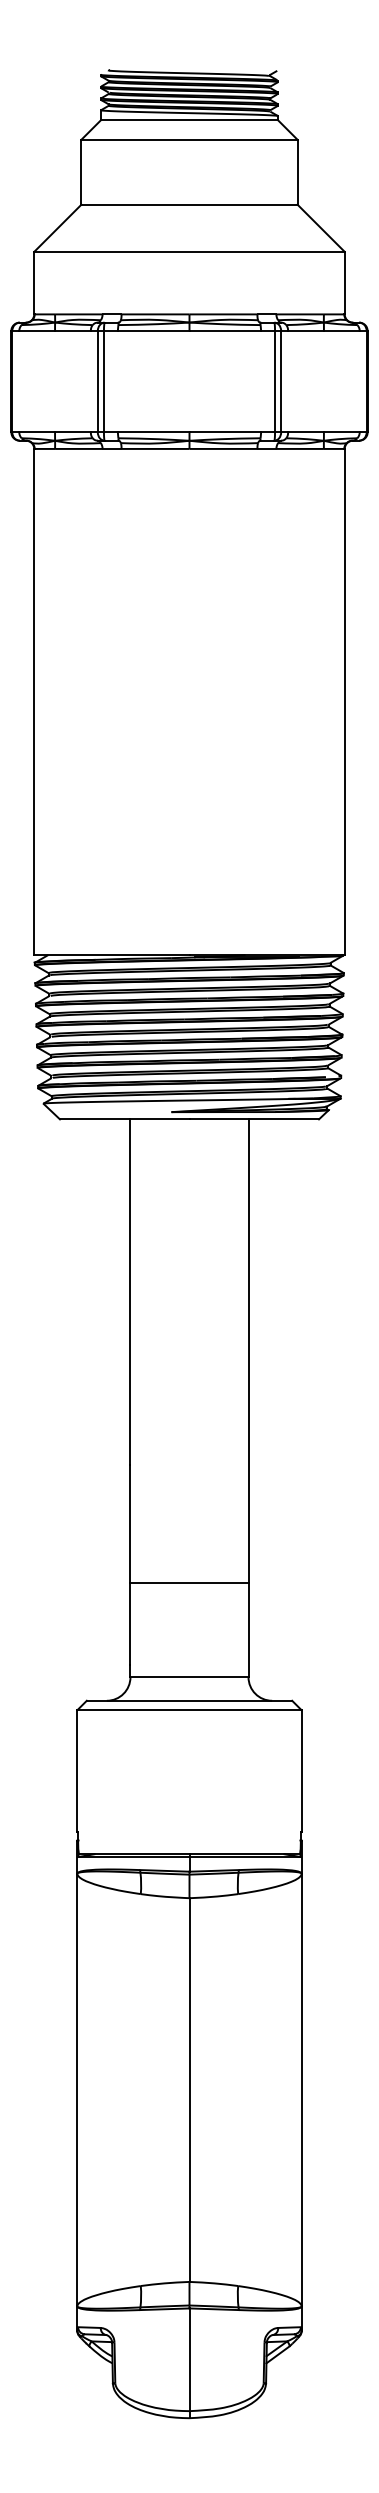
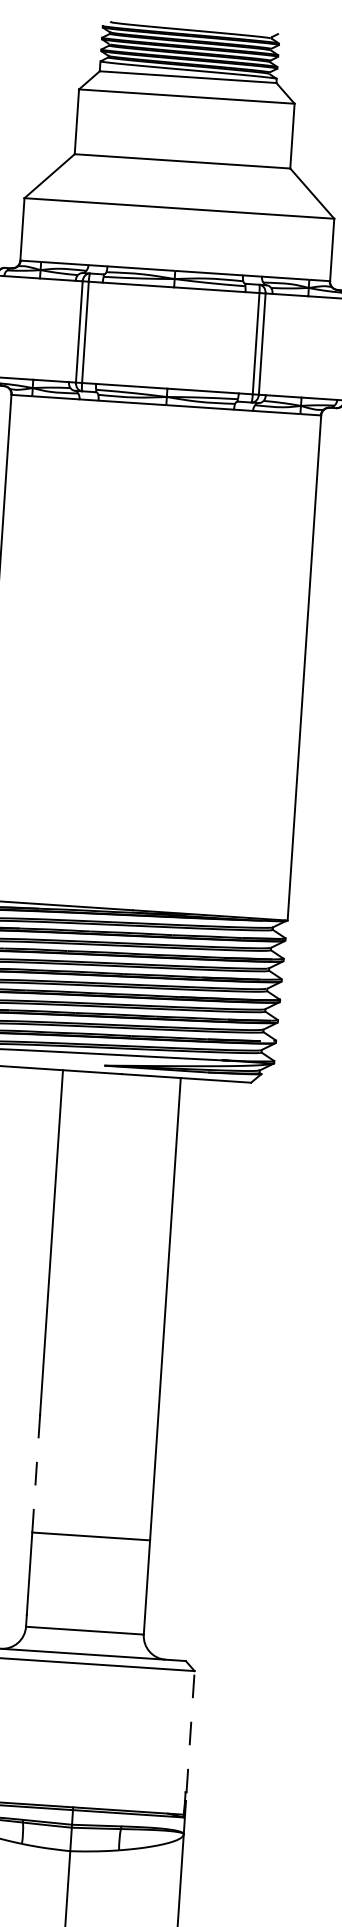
line: (130, 1523) -> (36, 1473), solid -> dashed
line: (301, 1771) -> (190, 1732), solid -> dashed

